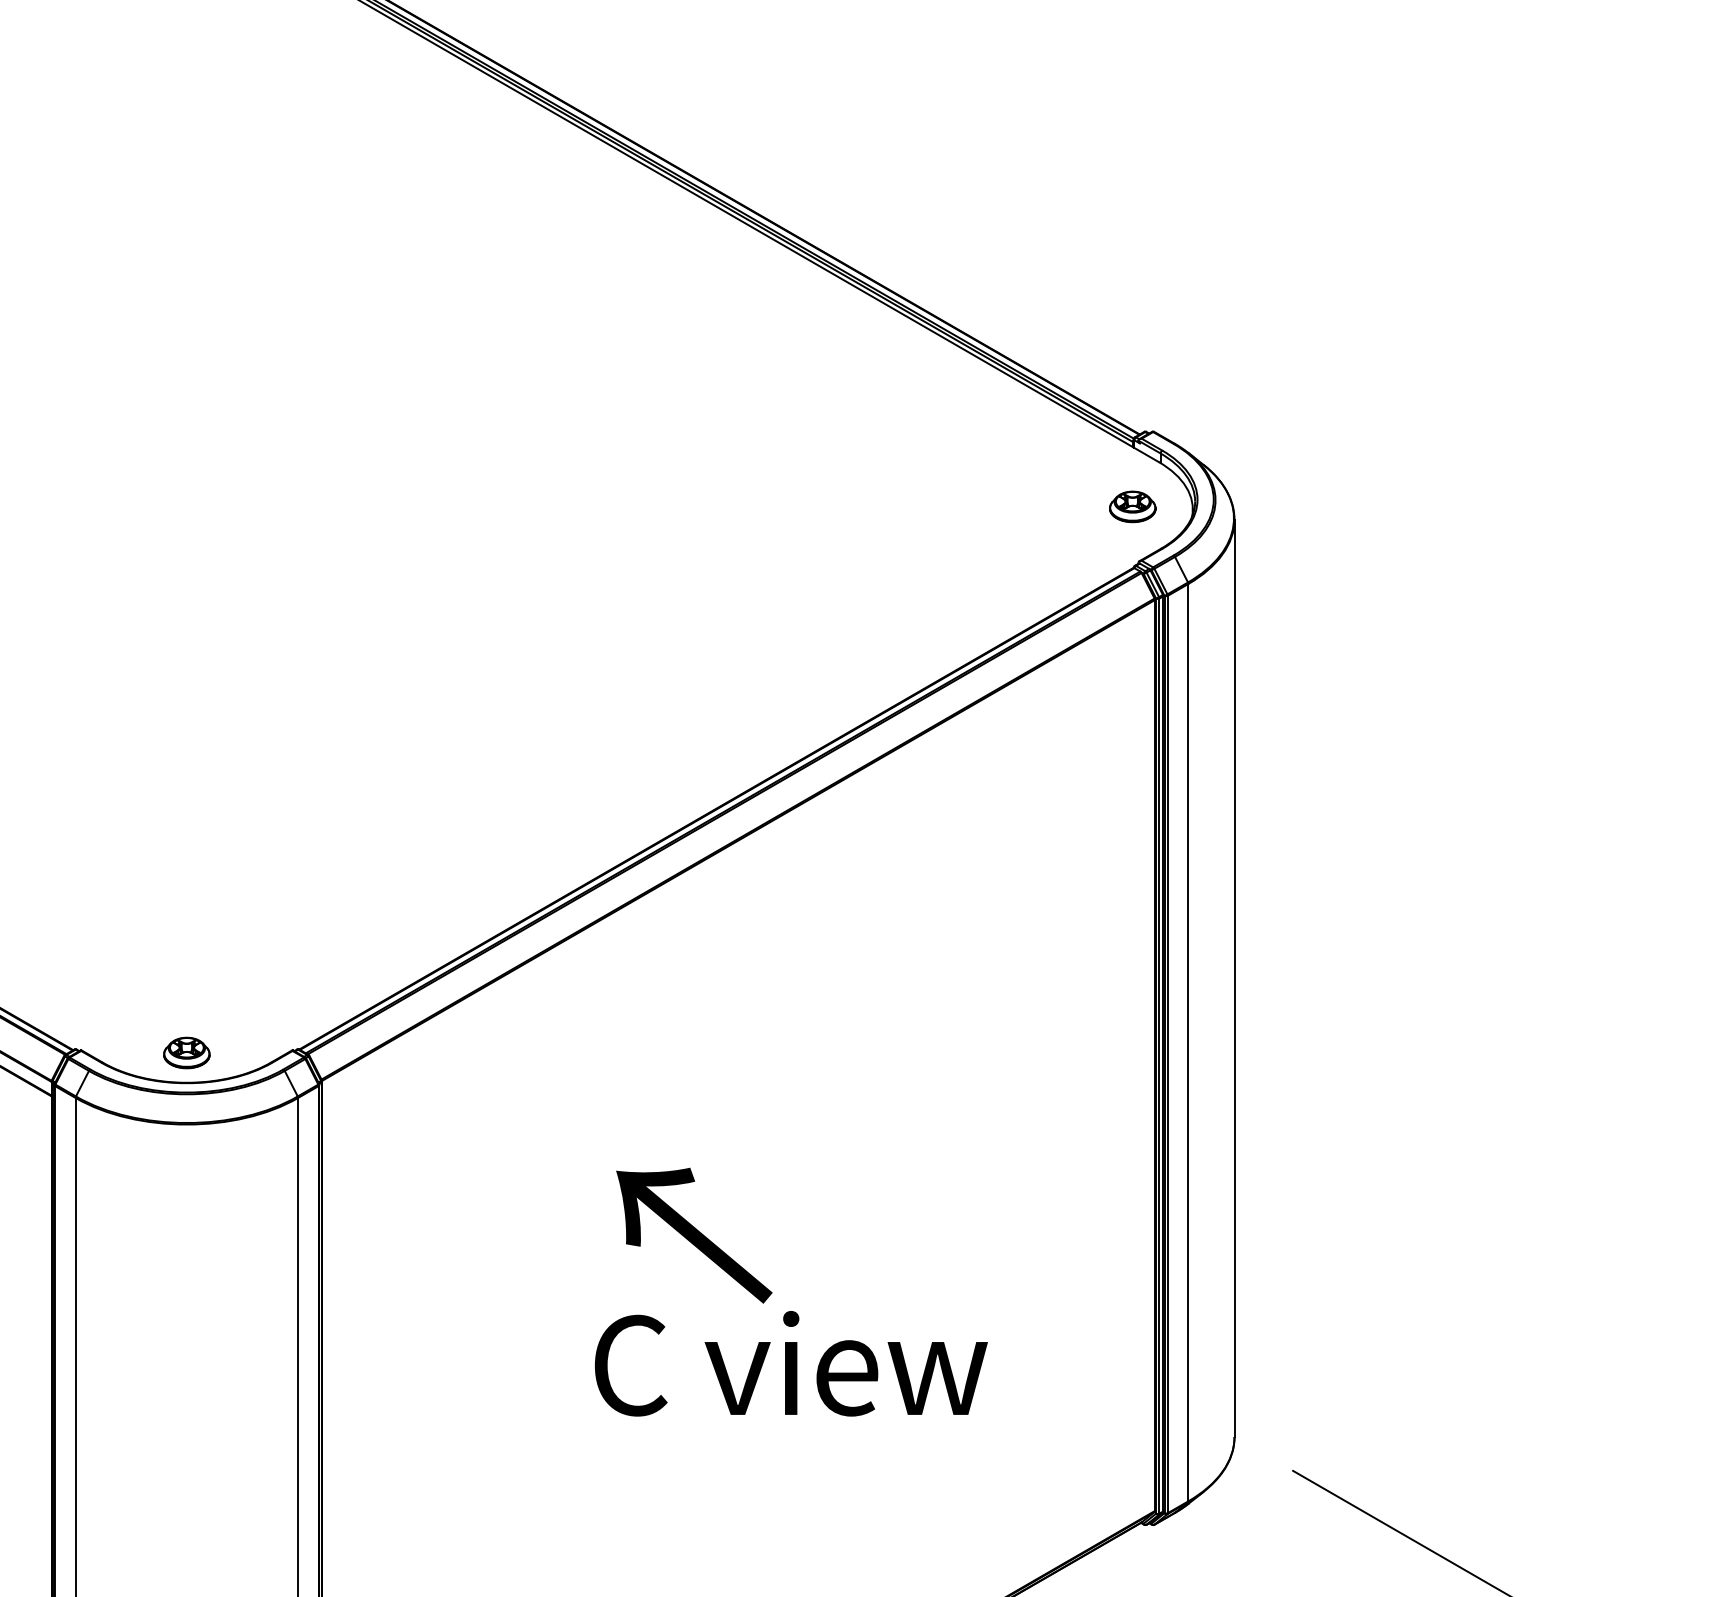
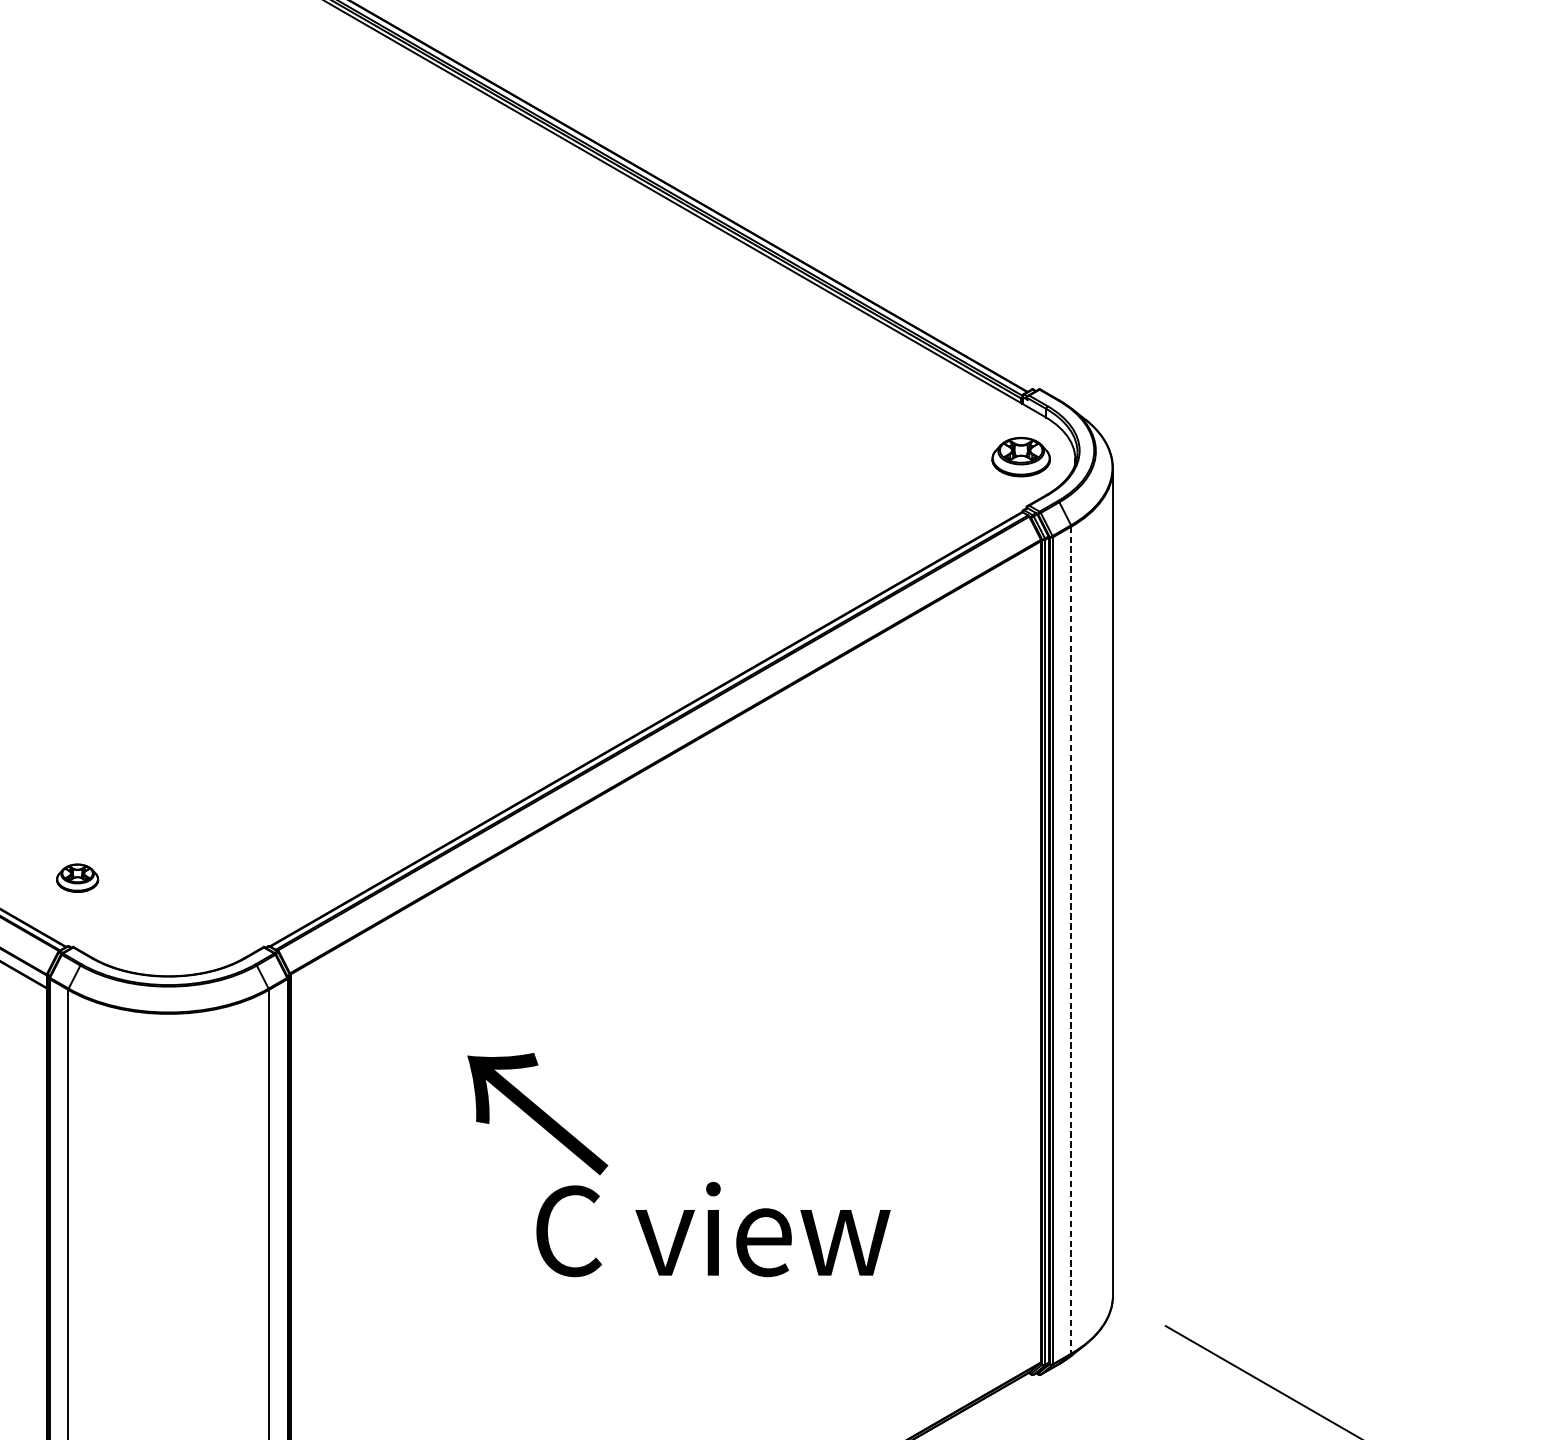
part: (1132, 506) -> (1021, 456), size x1.4
line: (1188, 1042) -> (1071, 939), solid -> dashed
part: (186, 1052) -> (77, 877), moved
text: (694, 1235) -> (537, 1113), moved

